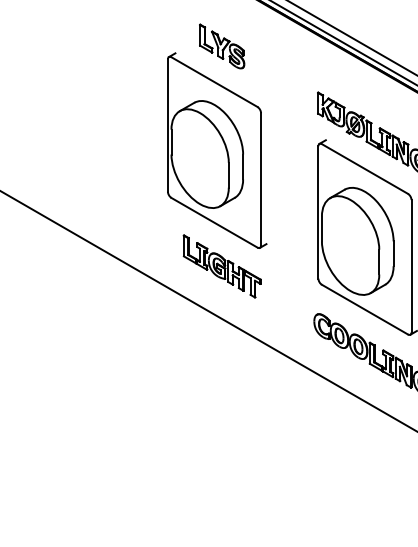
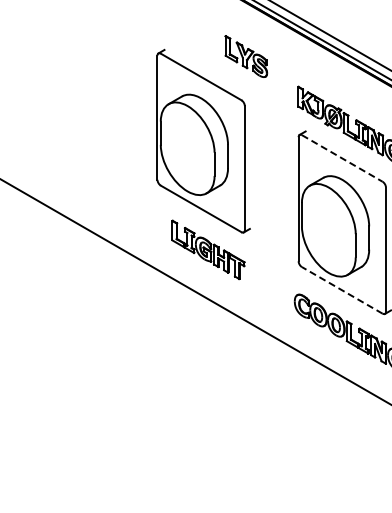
part: (222, 46) -> (246, 56), moved
line: (365, 169) -> (342, 158), solid -> dashed
line: (365, 309) -> (342, 290), solid -> dashed

